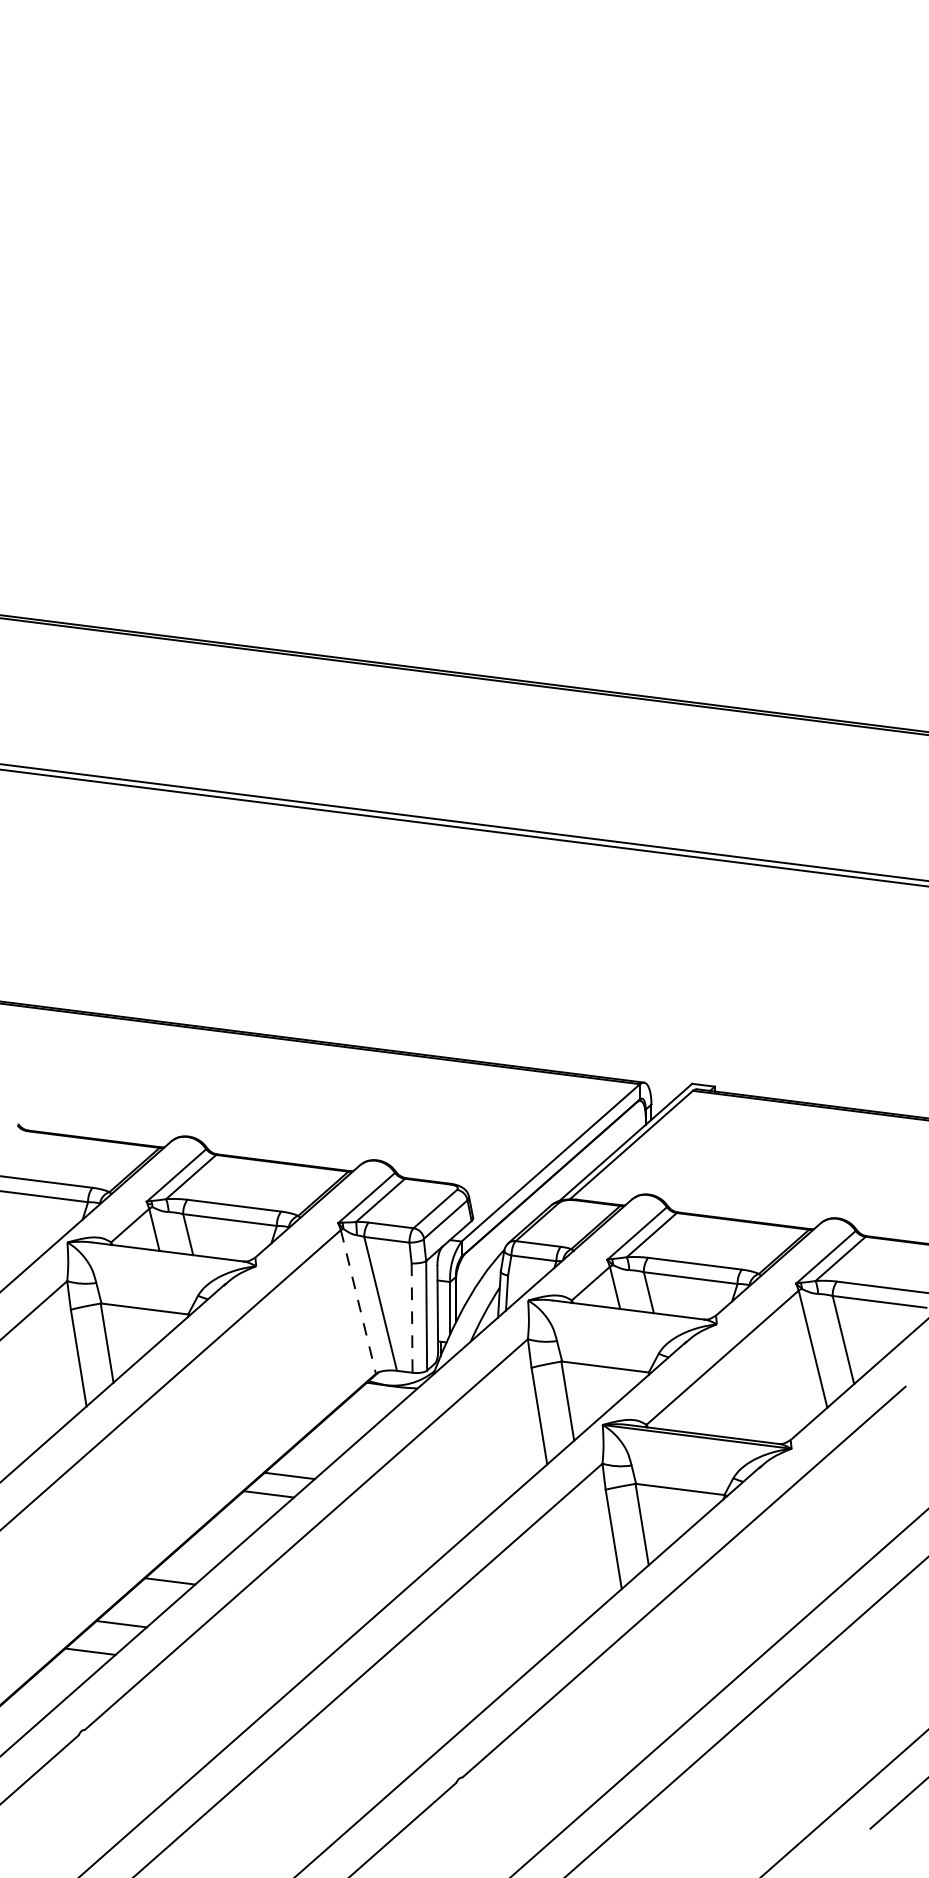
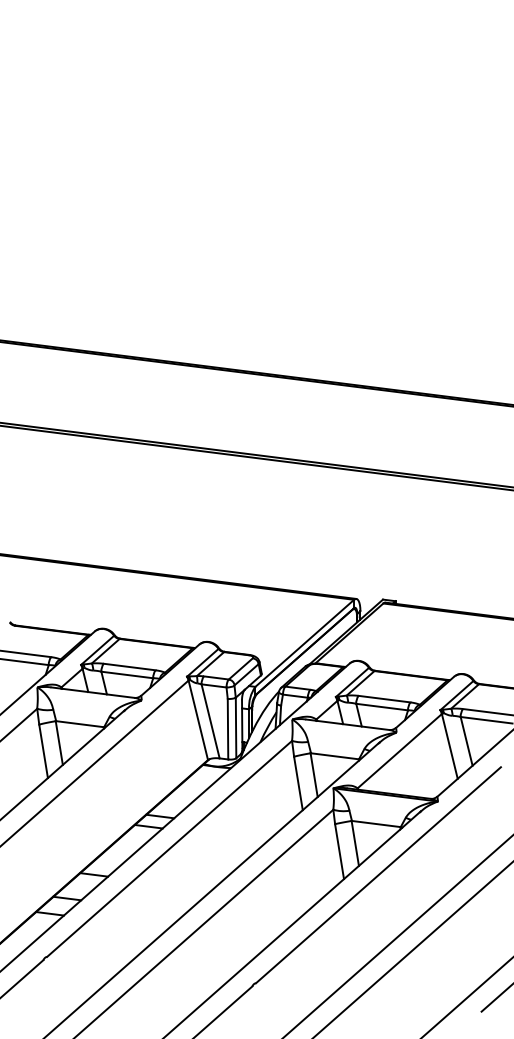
line: (358, 1302) -> (198, 720), dashed -> solid
line: (412, 1318) -> (228, 729), dashed -> solid

